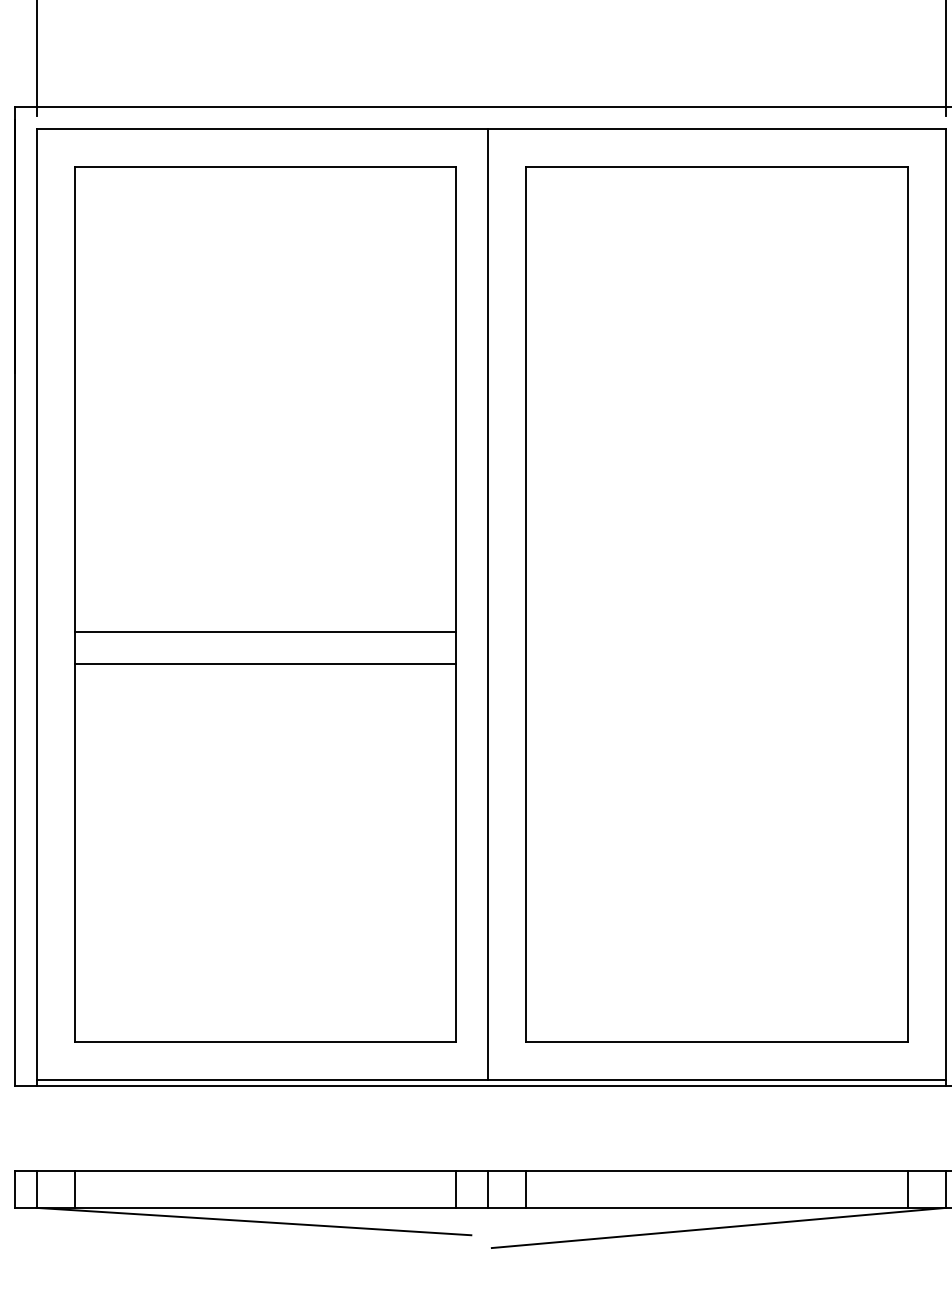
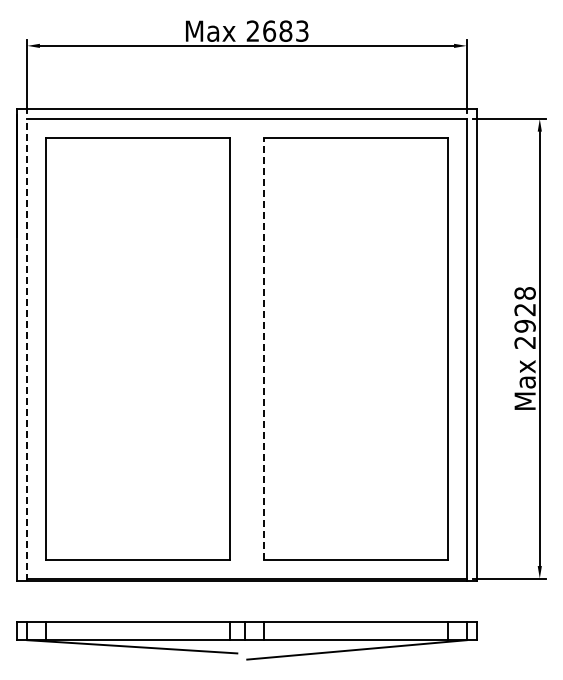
line: (488, 603) -> (245, 348), removed
line: (525, 603) -> (263, 348), solid -> dashed
line: (36, 605) -> (27, 349), solid -> dashed
line: (266, 632) -> (138, 362), removed
line: (266, 663) -> (138, 377), removed

